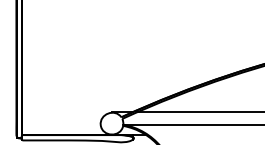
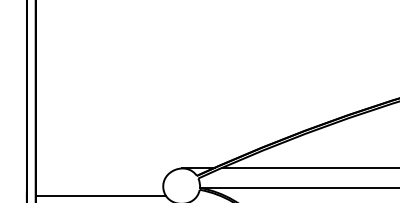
line: (61, 129) -> (99, 195), added

